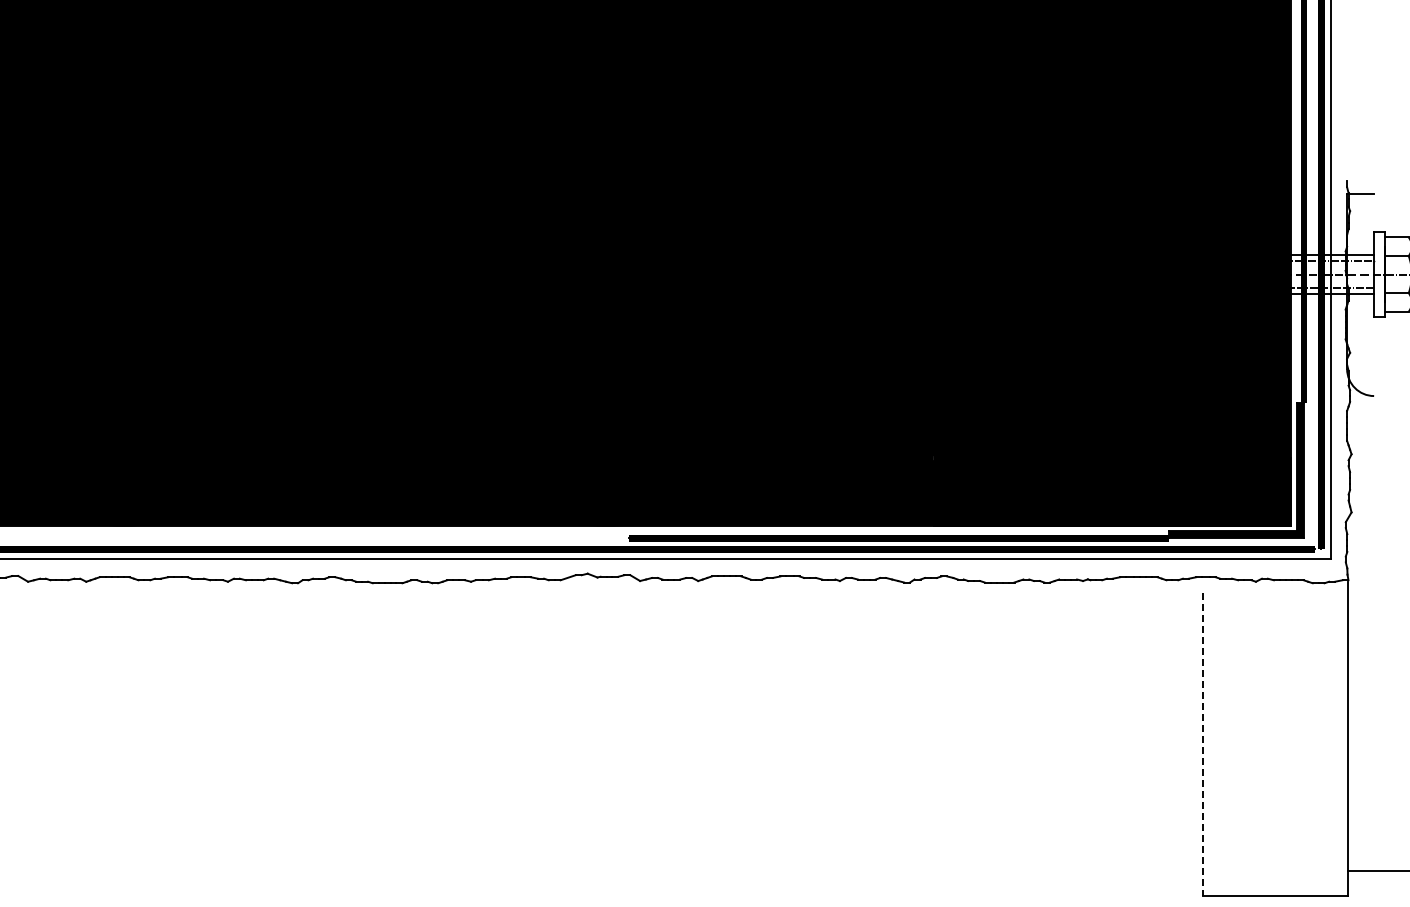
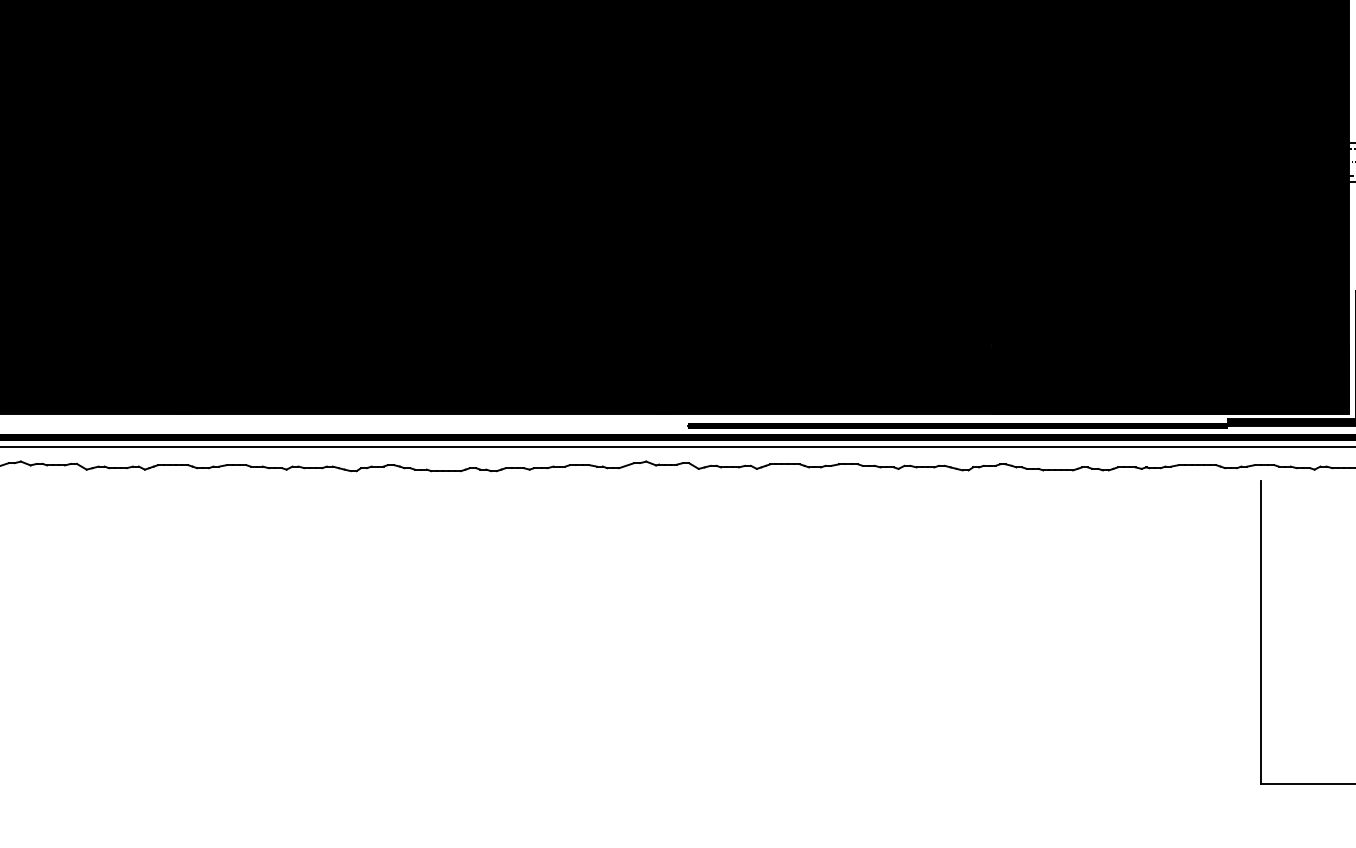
line: (1202, 744) -> (1261, 632), dashed -> solid

